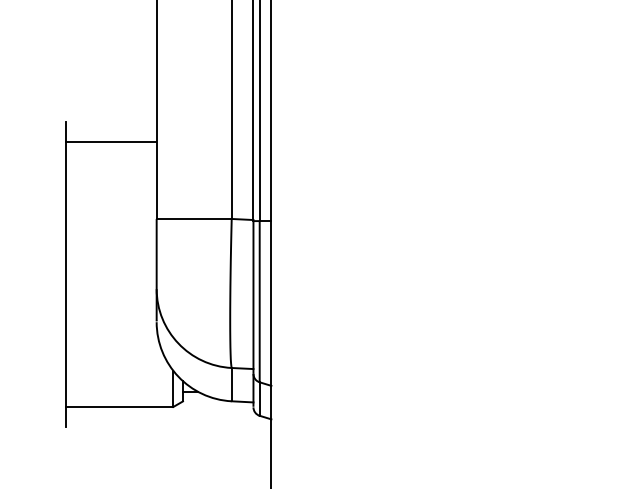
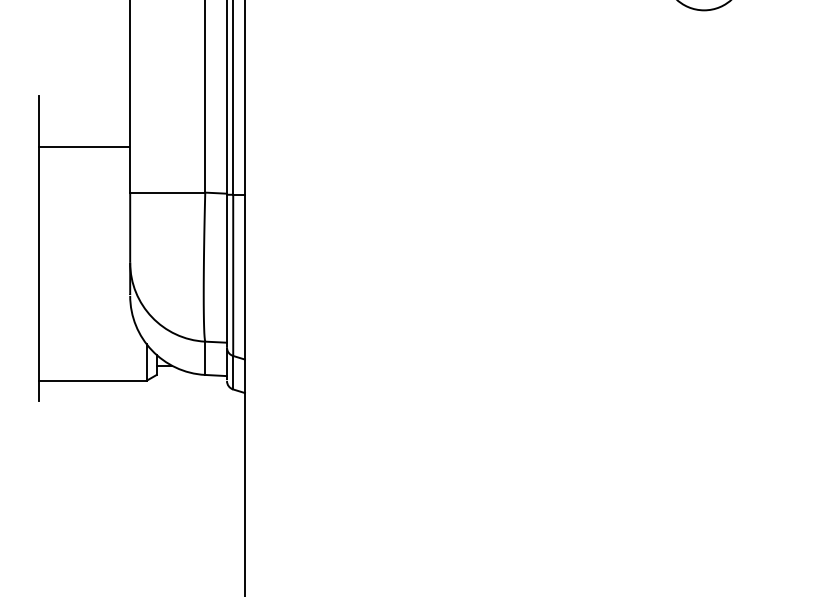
line: (110, 141) -> (84, 146), moved

